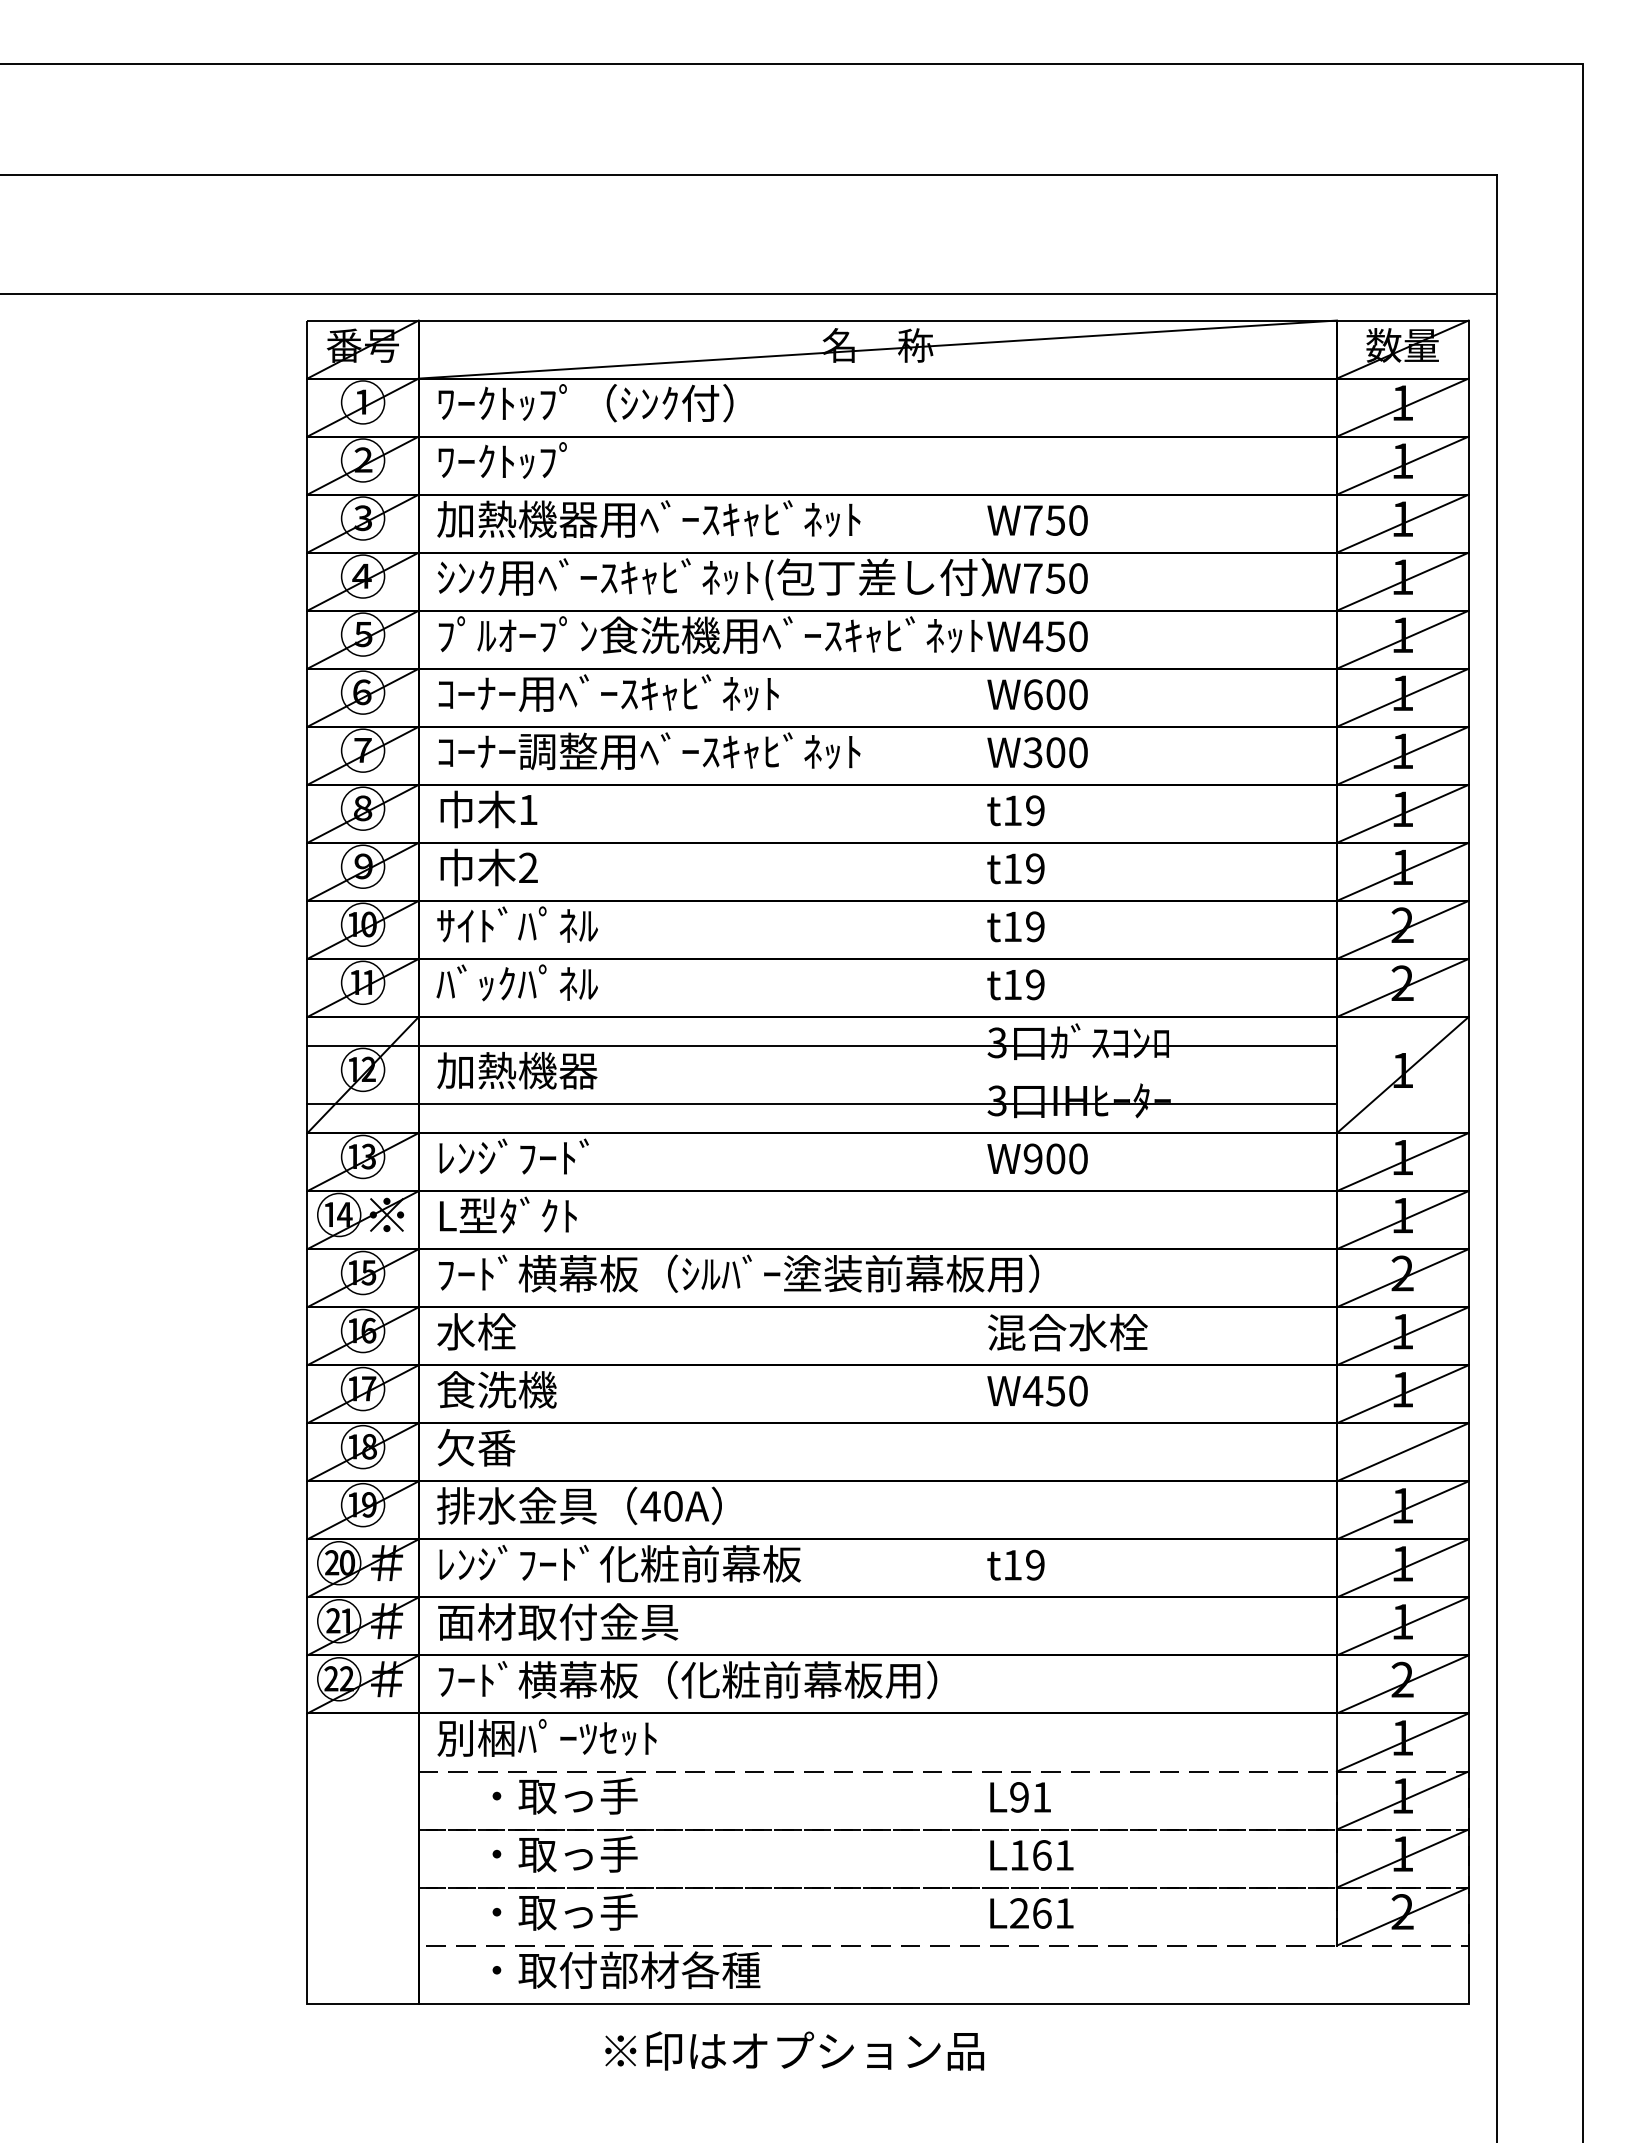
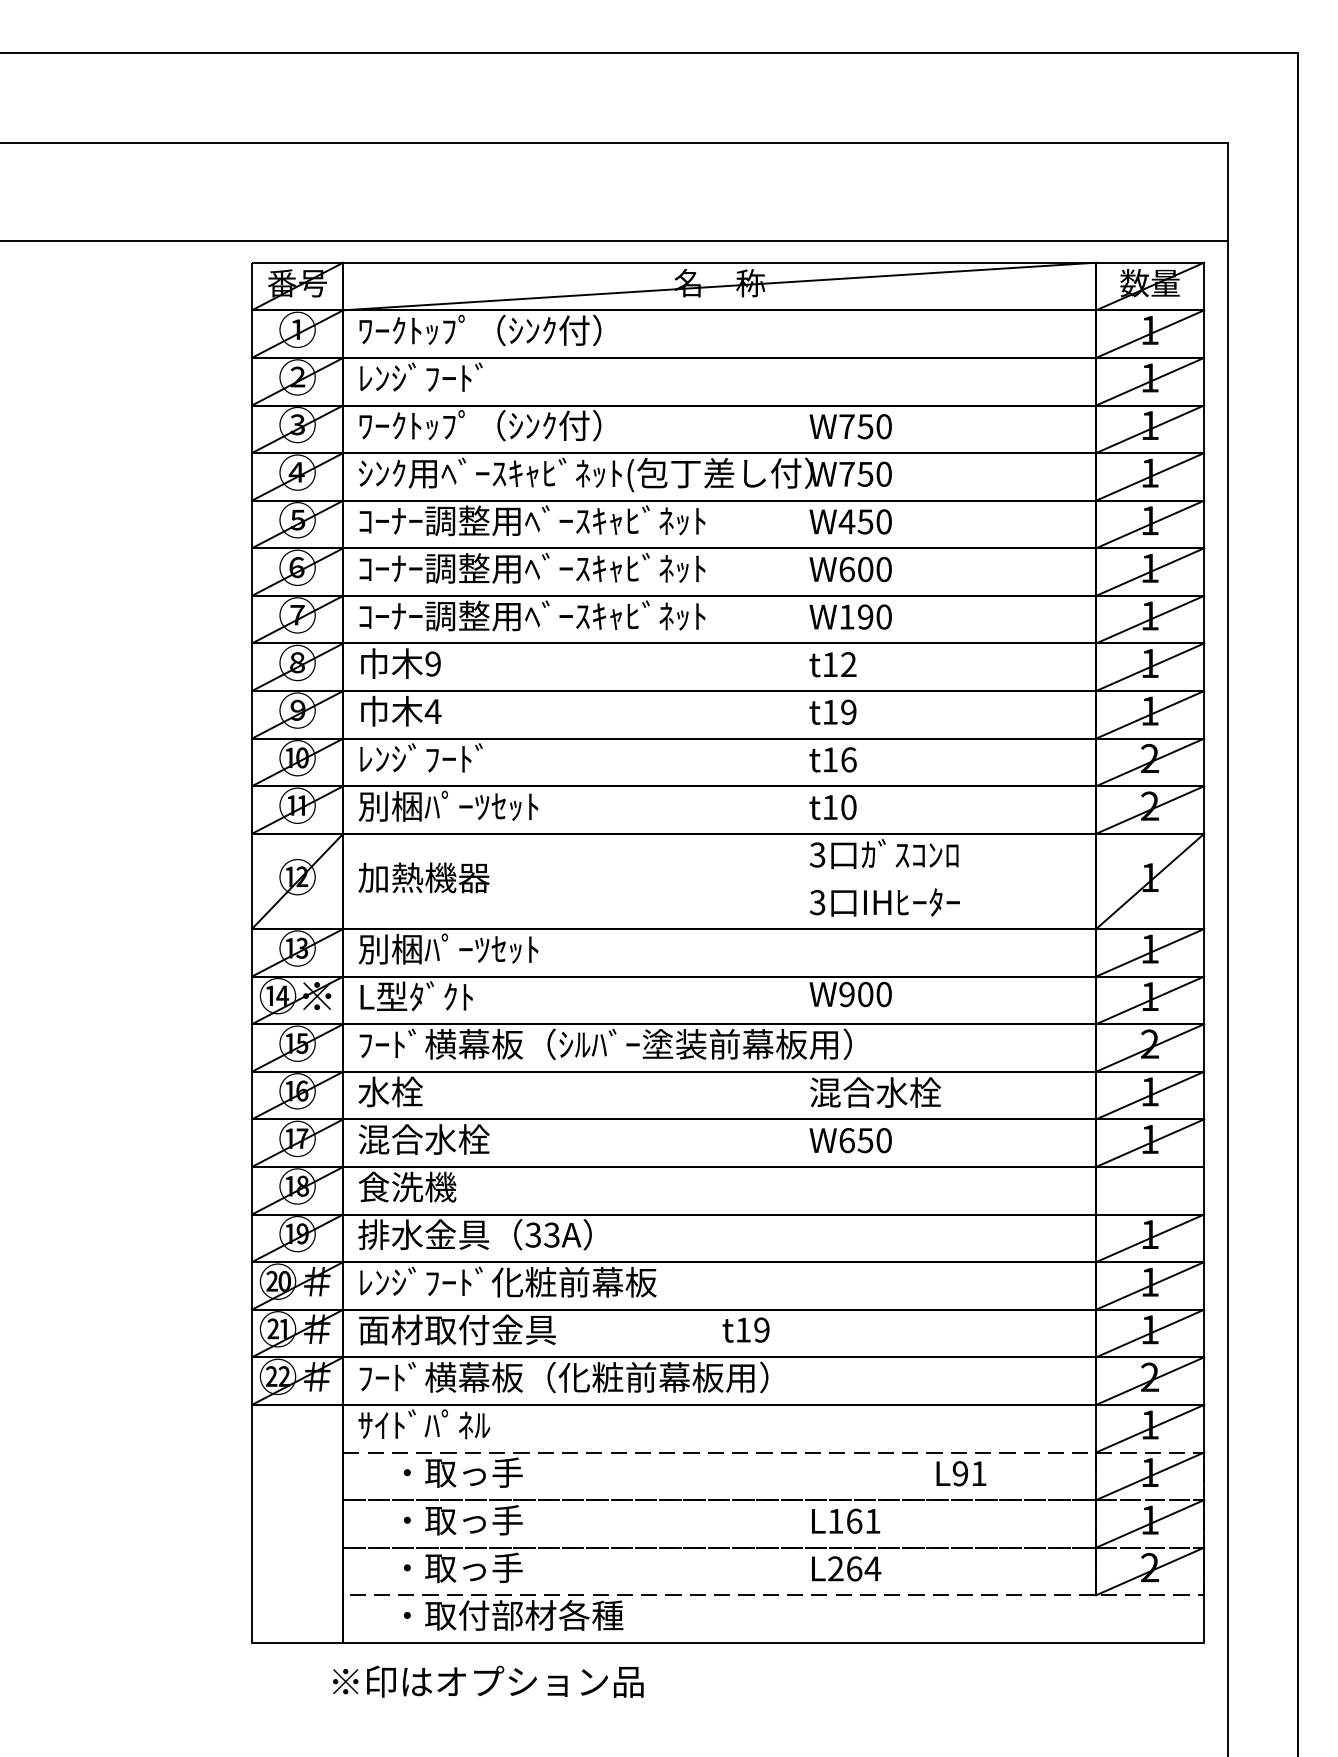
text: (513, 460) -> (420, 377), ﾜｰｸﾄｯﾌﾟ -> ﾚﾝｼﾞﾌｰﾄﾞ
text: (648, 519) -> (531, 425), 加熱機器用ﾍﾞｰｽｷｬﾋﾞﾈｯﾄ -> ﾜｰｸﾄｯﾌﾟ（ｼﾝｸ付）
text: (710, 635) -> (582, 520), ﾌﾟﾙｵｰﾌﾟﾝ食洗機用ﾍﾞｰｽｷｬﾋﾞﾈｯﾄ -> ｺｰﾅｰ調整用ﾍﾞｰｽｷｬﾋﾞﾈｯﾄ
text: (689, 693) -> (565, 568), ｺｰﾅｰ用ﾍﾞｰｽｷｬﾋﾞﾈｯﾄ -> ｺｰﾅｰ調整用ﾍﾞｰｽｷｬﾋﾞﾈｯﾄ
text: (1044, 752) -> (856, 616), W300 -> W190
text: (528, 809) -> (433, 663), 1 -> 9
text: (1035, 810) -> (848, 664), t19 -> t12
text: (528, 867) -> (433, 711), 2 -> 4
text: (517, 924) -> (424, 757), ｻｲﾄﾞﾊﾟﾈﾙ -> ﾚﾝｼﾞﾌｰﾄﾞ
text: (1035, 926) -> (848, 759), t19 -> t16
text: (546, 983) -> (448, 806), ﾊﾞｯｸﾊﾟﾈﾙ -> 別梱ﾊﾟｰﾂｾｯﾄ
text: (1035, 984) -> (848, 807), t19 -> t10
line: (821, 1046) -> (673, 858), removed
line: (821, 1104) -> (673, 905), removed
text: (546, 1157) -> (448, 949), ﾚﾝｼﾞﾌｰﾄﾞ -> 別梱ﾊﾟｰﾂｾｯﾄ
text: (1037, 1158) -> (850, 994), moved
text: (517, 1389) -> (424, 1139), 食洗機 -> 混合水栓
text: (1032, 1390) -> (846, 1140), W450 -> W650
text: (496, 1447) -> (407, 1186), 欠番 -> 食洗機
line: (1402, 1452) -> (1149, 1190), removed
text: (661, 1506) -> (542, 1235), 40A -> 33A
text: (1015, 1564) -> (745, 1329), moved
text: (546, 1737) -> (448, 1424), 別梱ﾊﾟｰﾂｾｯﾄ -> ｻｲﾄﾞﾊﾟﾈﾙ
text: (1020, 1797) -> (961, 1473), moved
text: (1064, 1913) -> (872, 1568), L261 -> L264
text: (794, 2050) -> (488, 1681), moved

